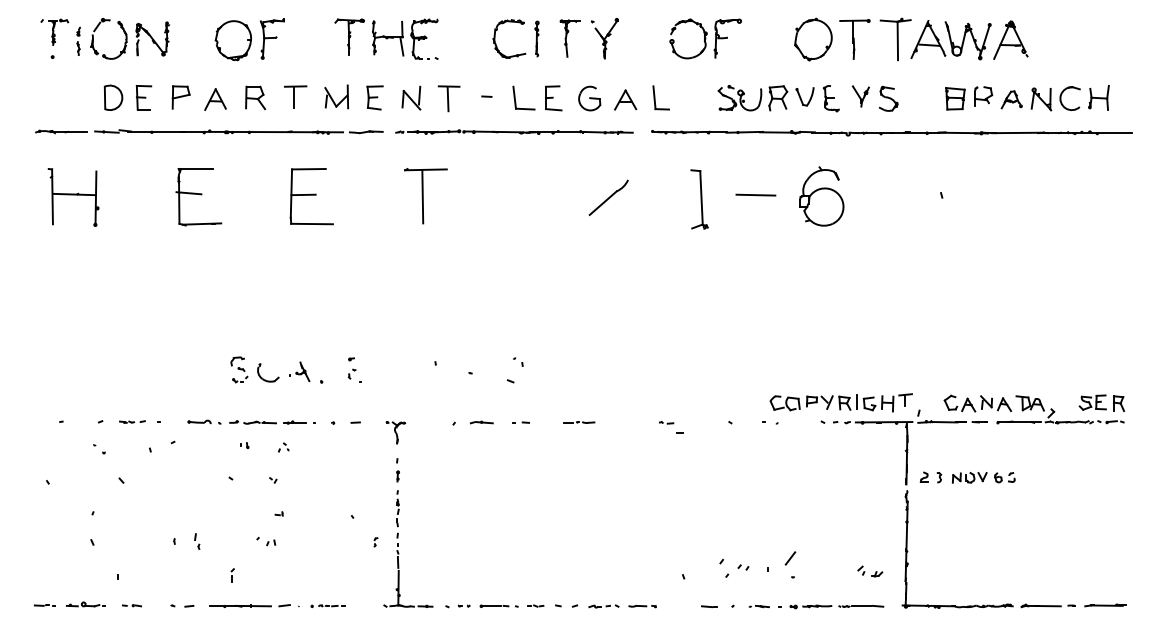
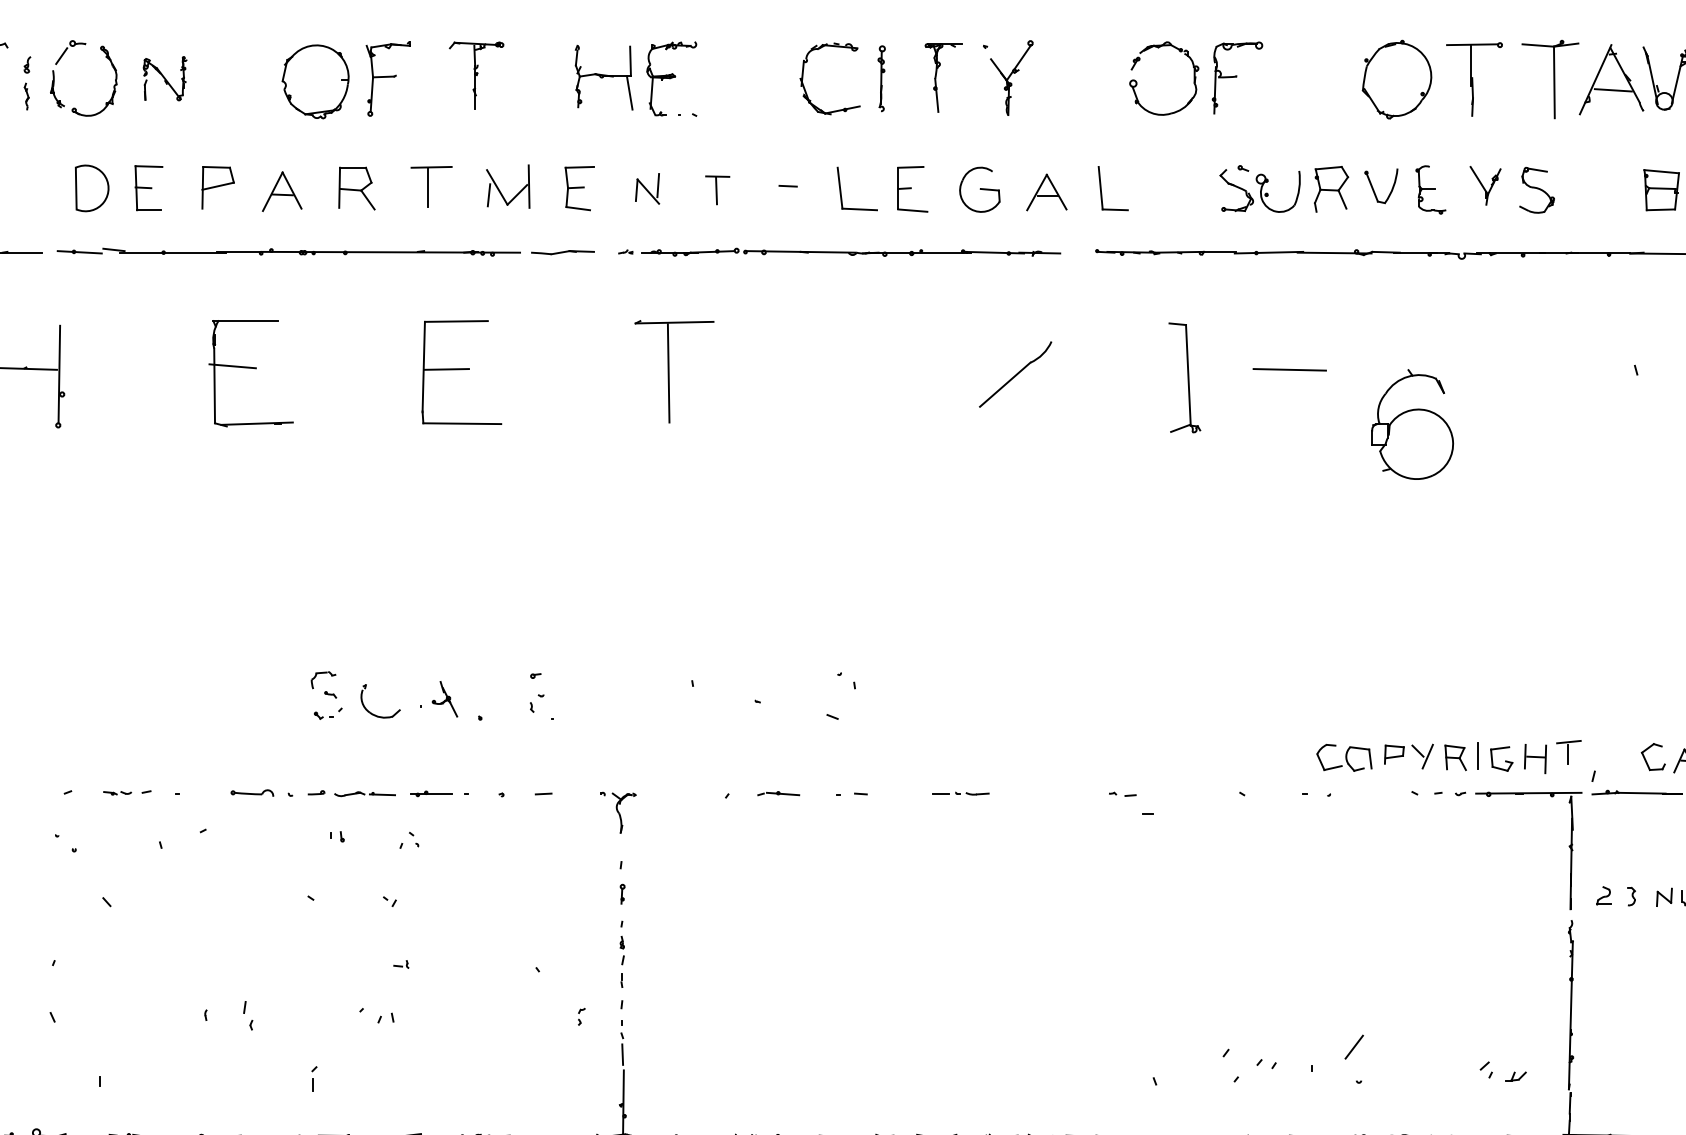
part: (349, 36) -> (476, 74), moved
part: (152, 38) -> (164, 77), size x0.7
part: (411, 97) -> (647, 187), size x0.7
part: (448, 98) -> (716, 189), size x0.6
part: (821, 196) -> (1412, 424), moved

